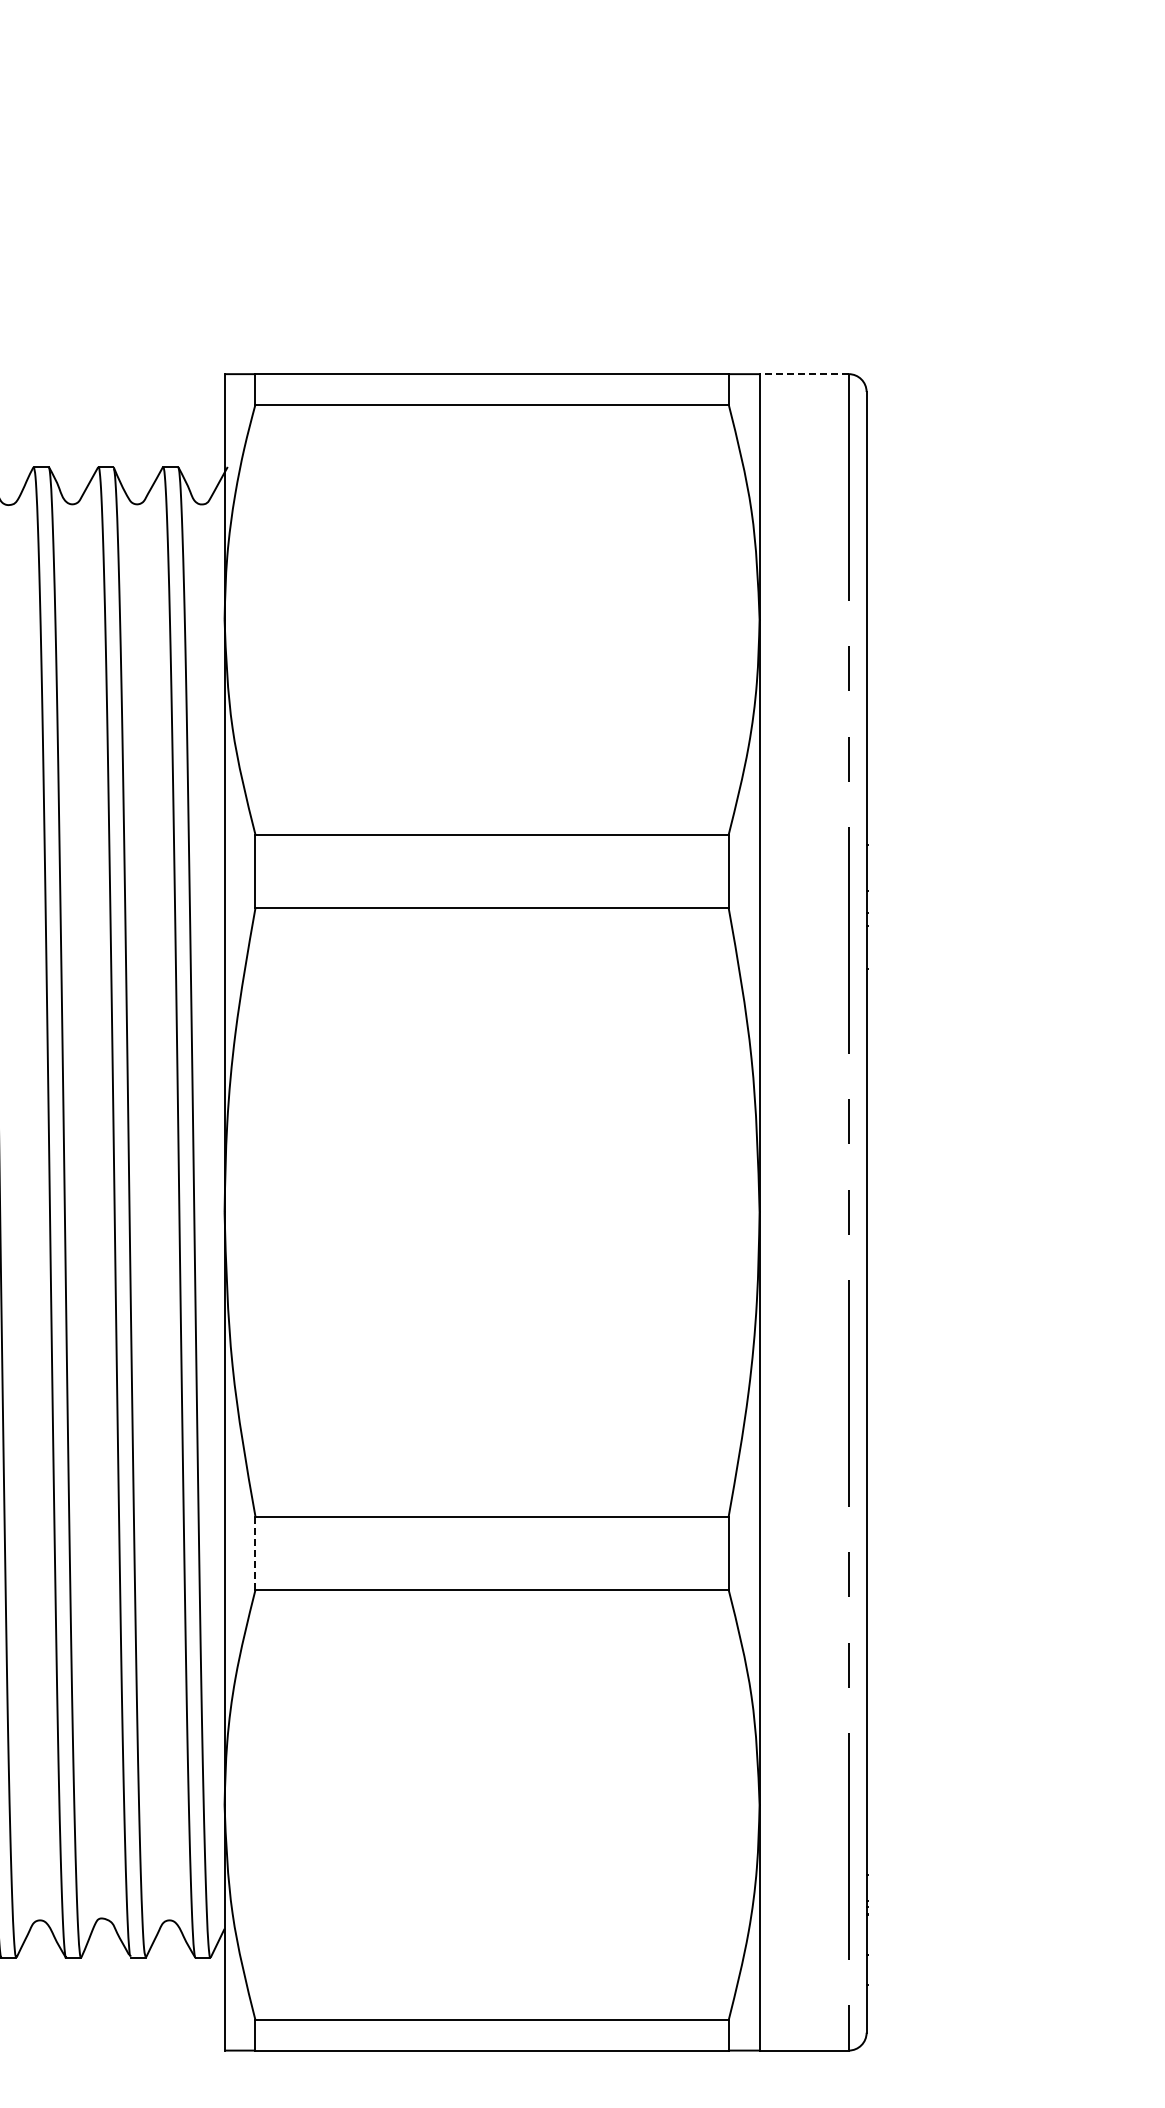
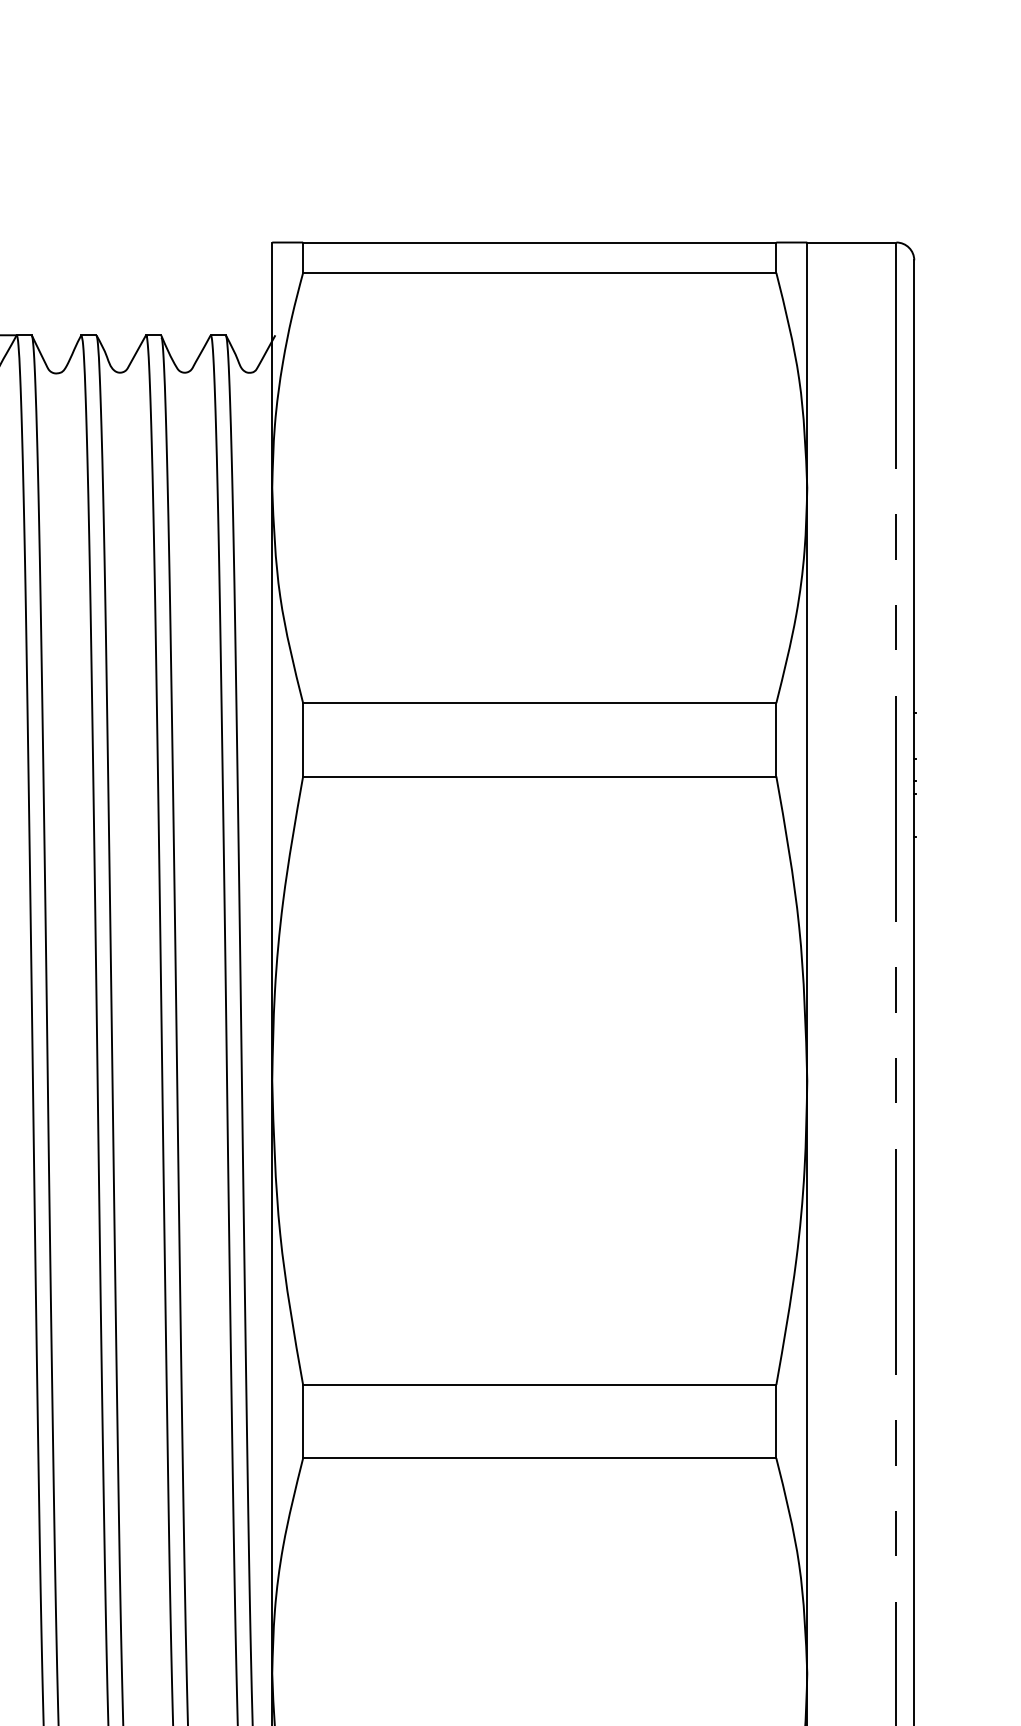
line: (804, 374) -> (852, 242), dashed -> solid
line: (255, 1553) -> (303, 1421), dashed -> solid

